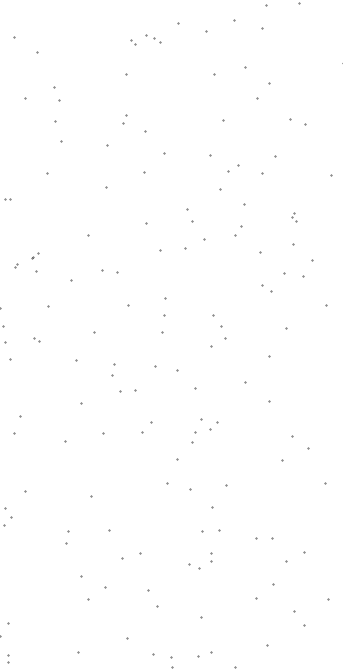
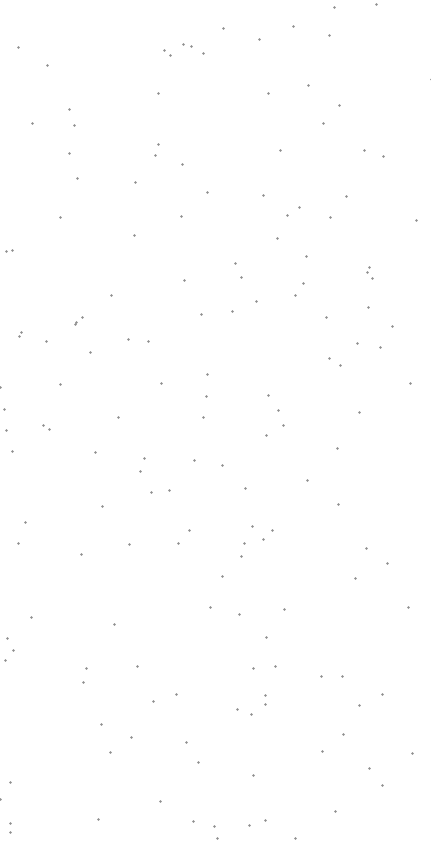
part: (157, 40) -> (197, 50), size x1.6
part: (35, 255) -> (78, 320), moved

